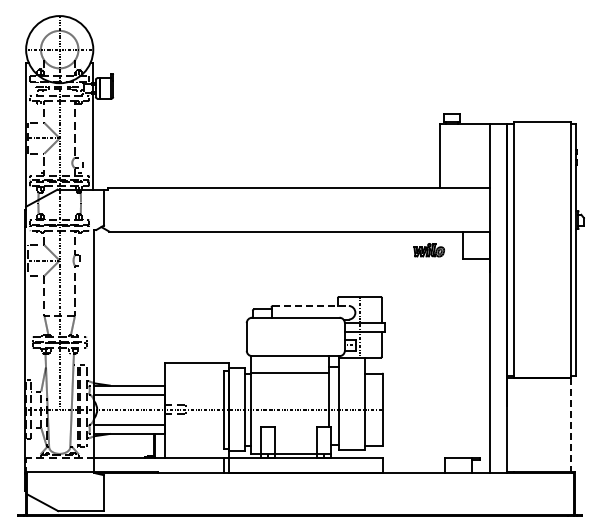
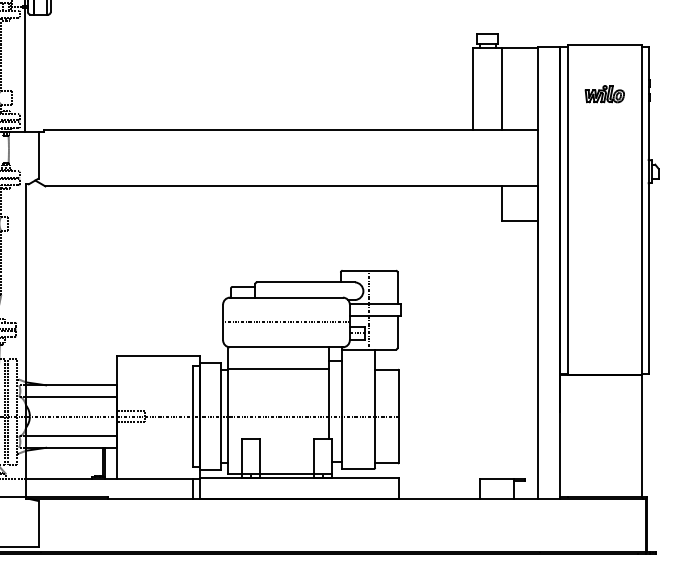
line: (462, 156) -> (501, 89), added
part: (428, 250) -> (603, 94), moved
line: (311, 305) -> (306, 281), dashed -> solid
line: (295, 336) -> (286, 321), added
line: (571, 425) -> (642, 436), dashed -> solid

